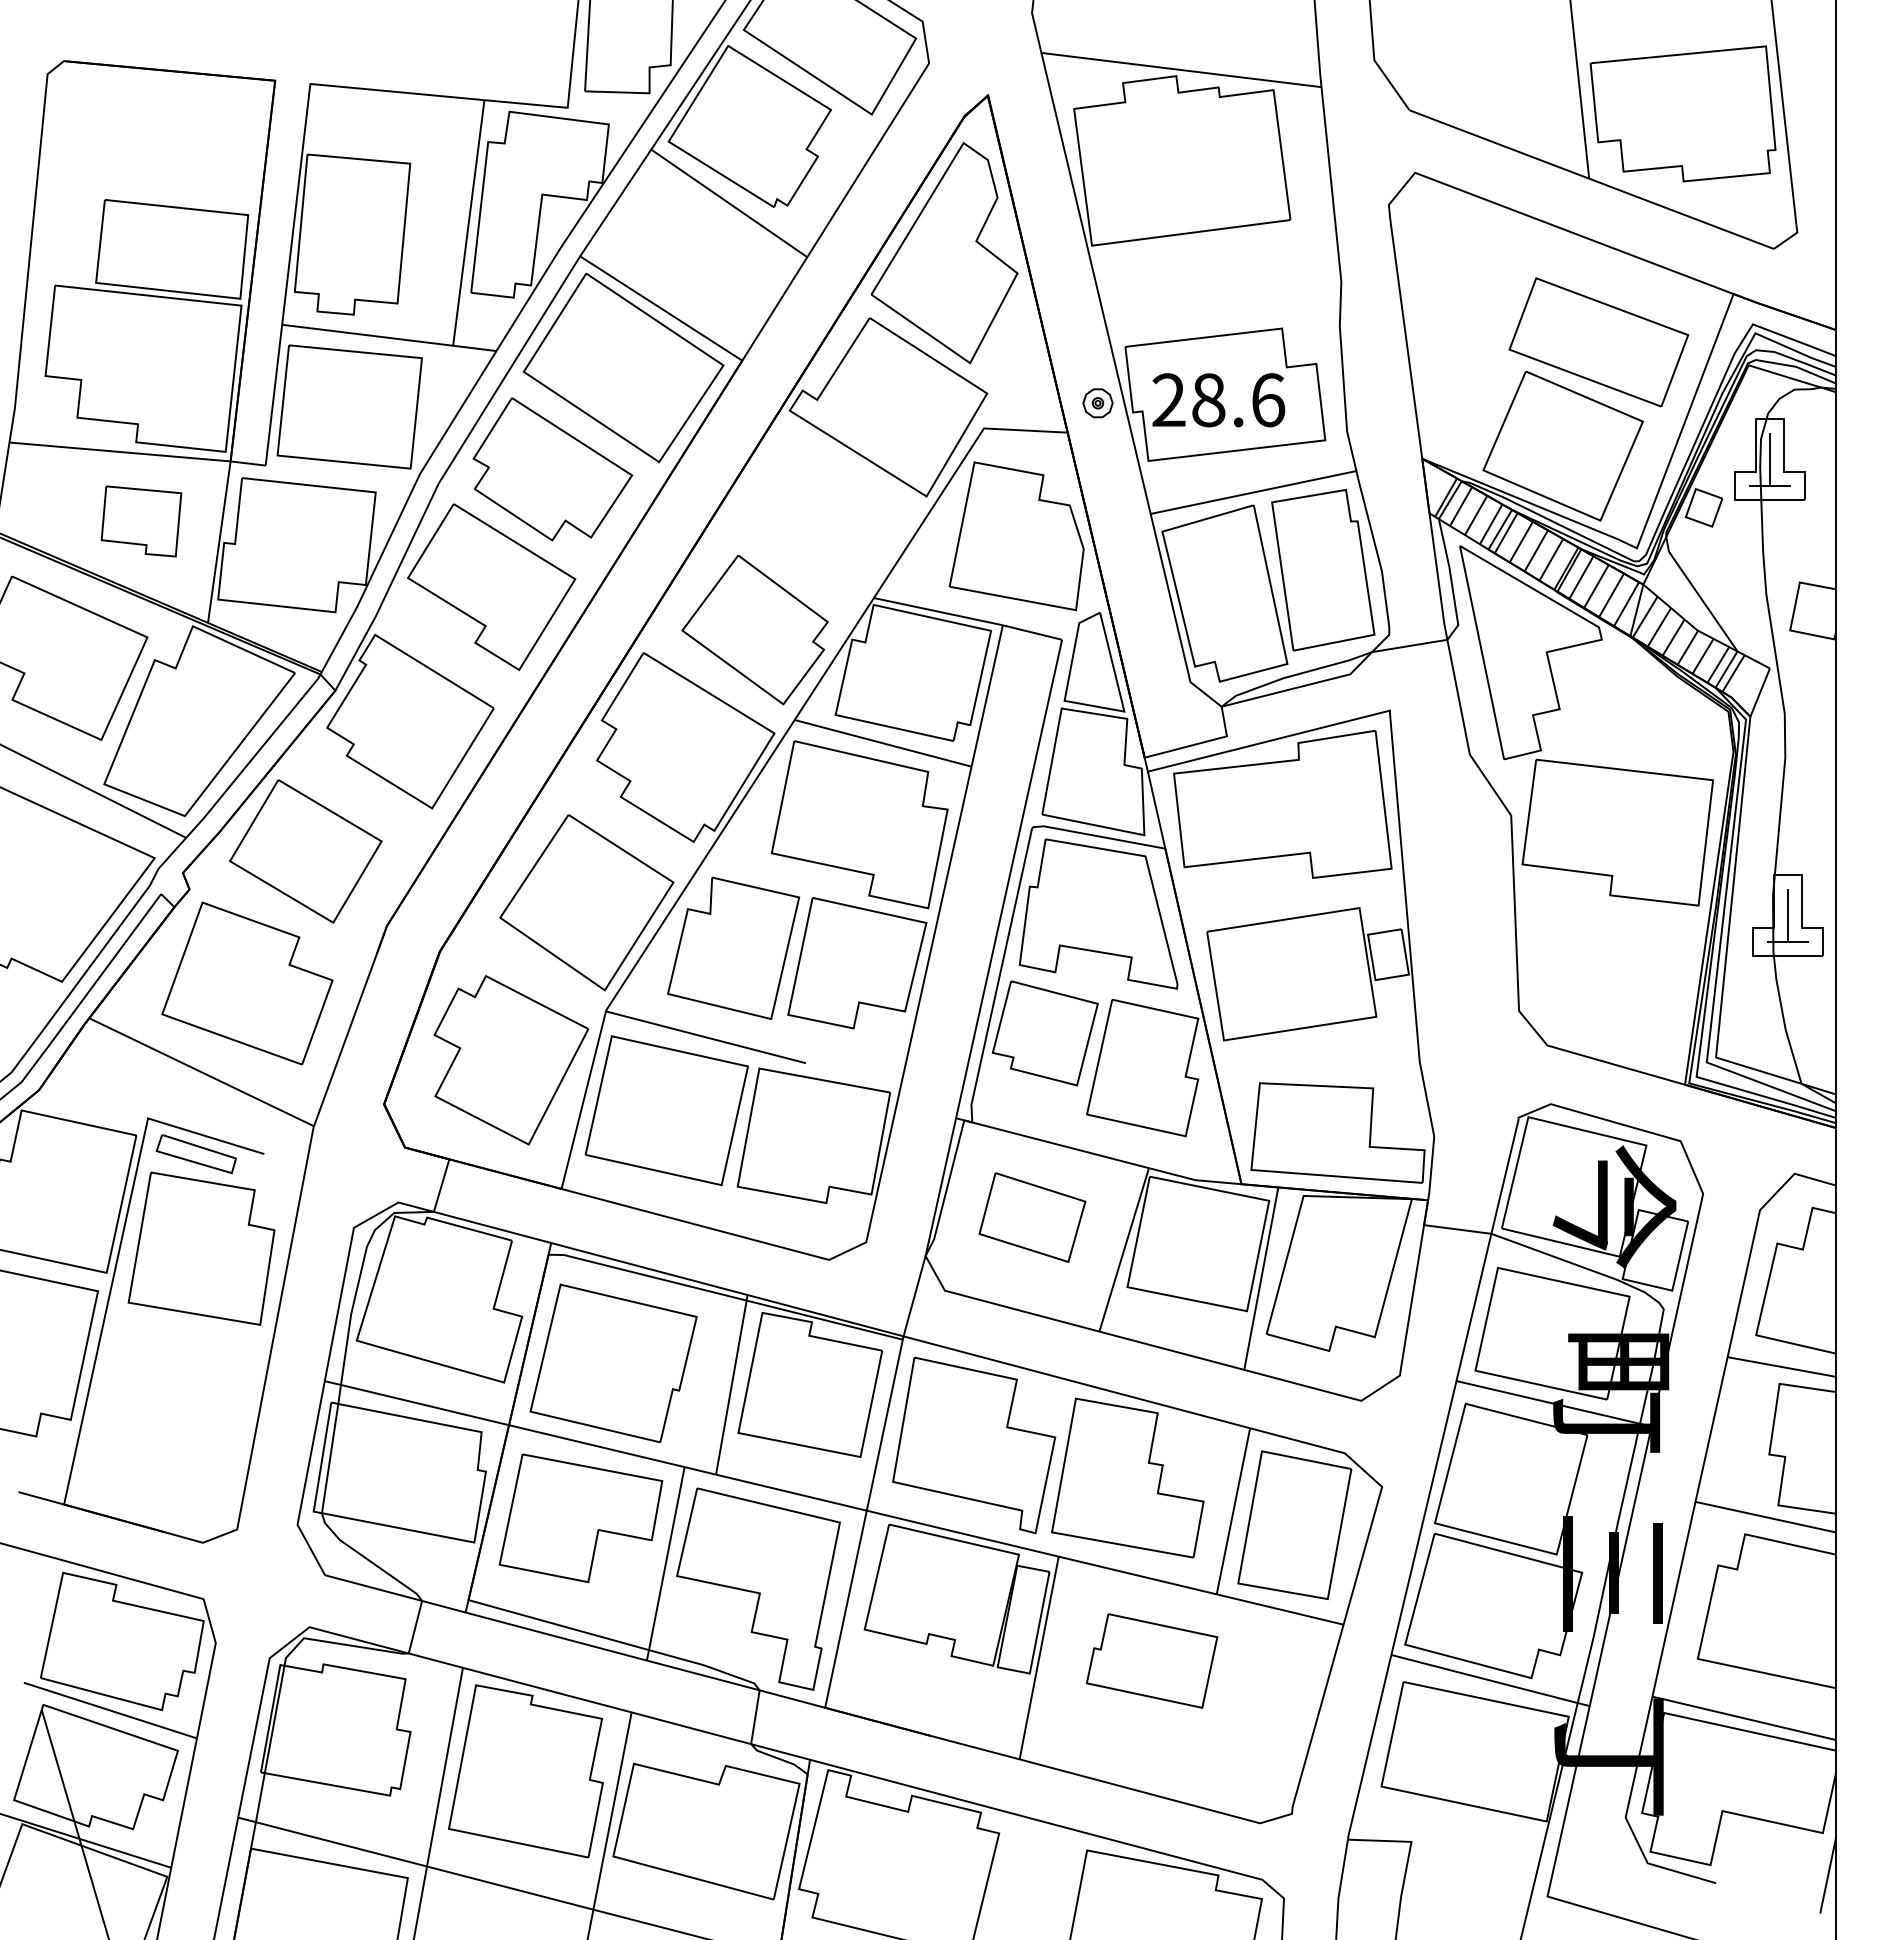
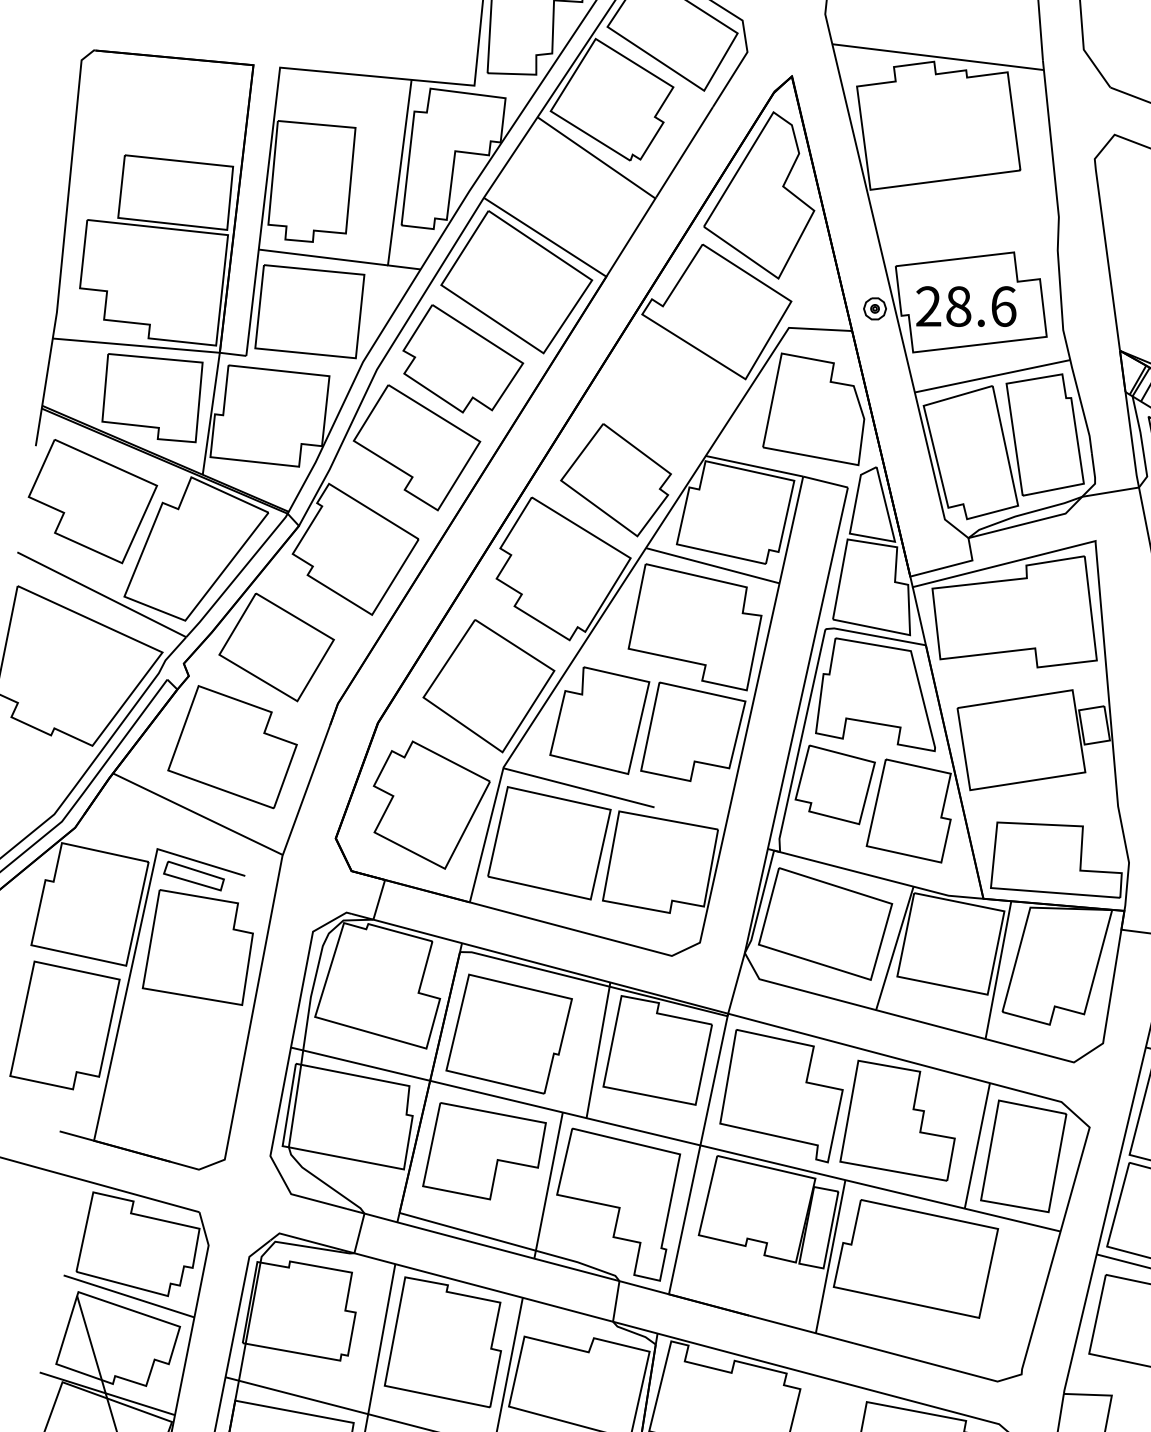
part: (141, 521) -> (152, 398), size x1.67
part: (1032, 1217) -> (825, 923), size x1.67
part: (1151, 1660) -> (915, 1258), size x1.67

